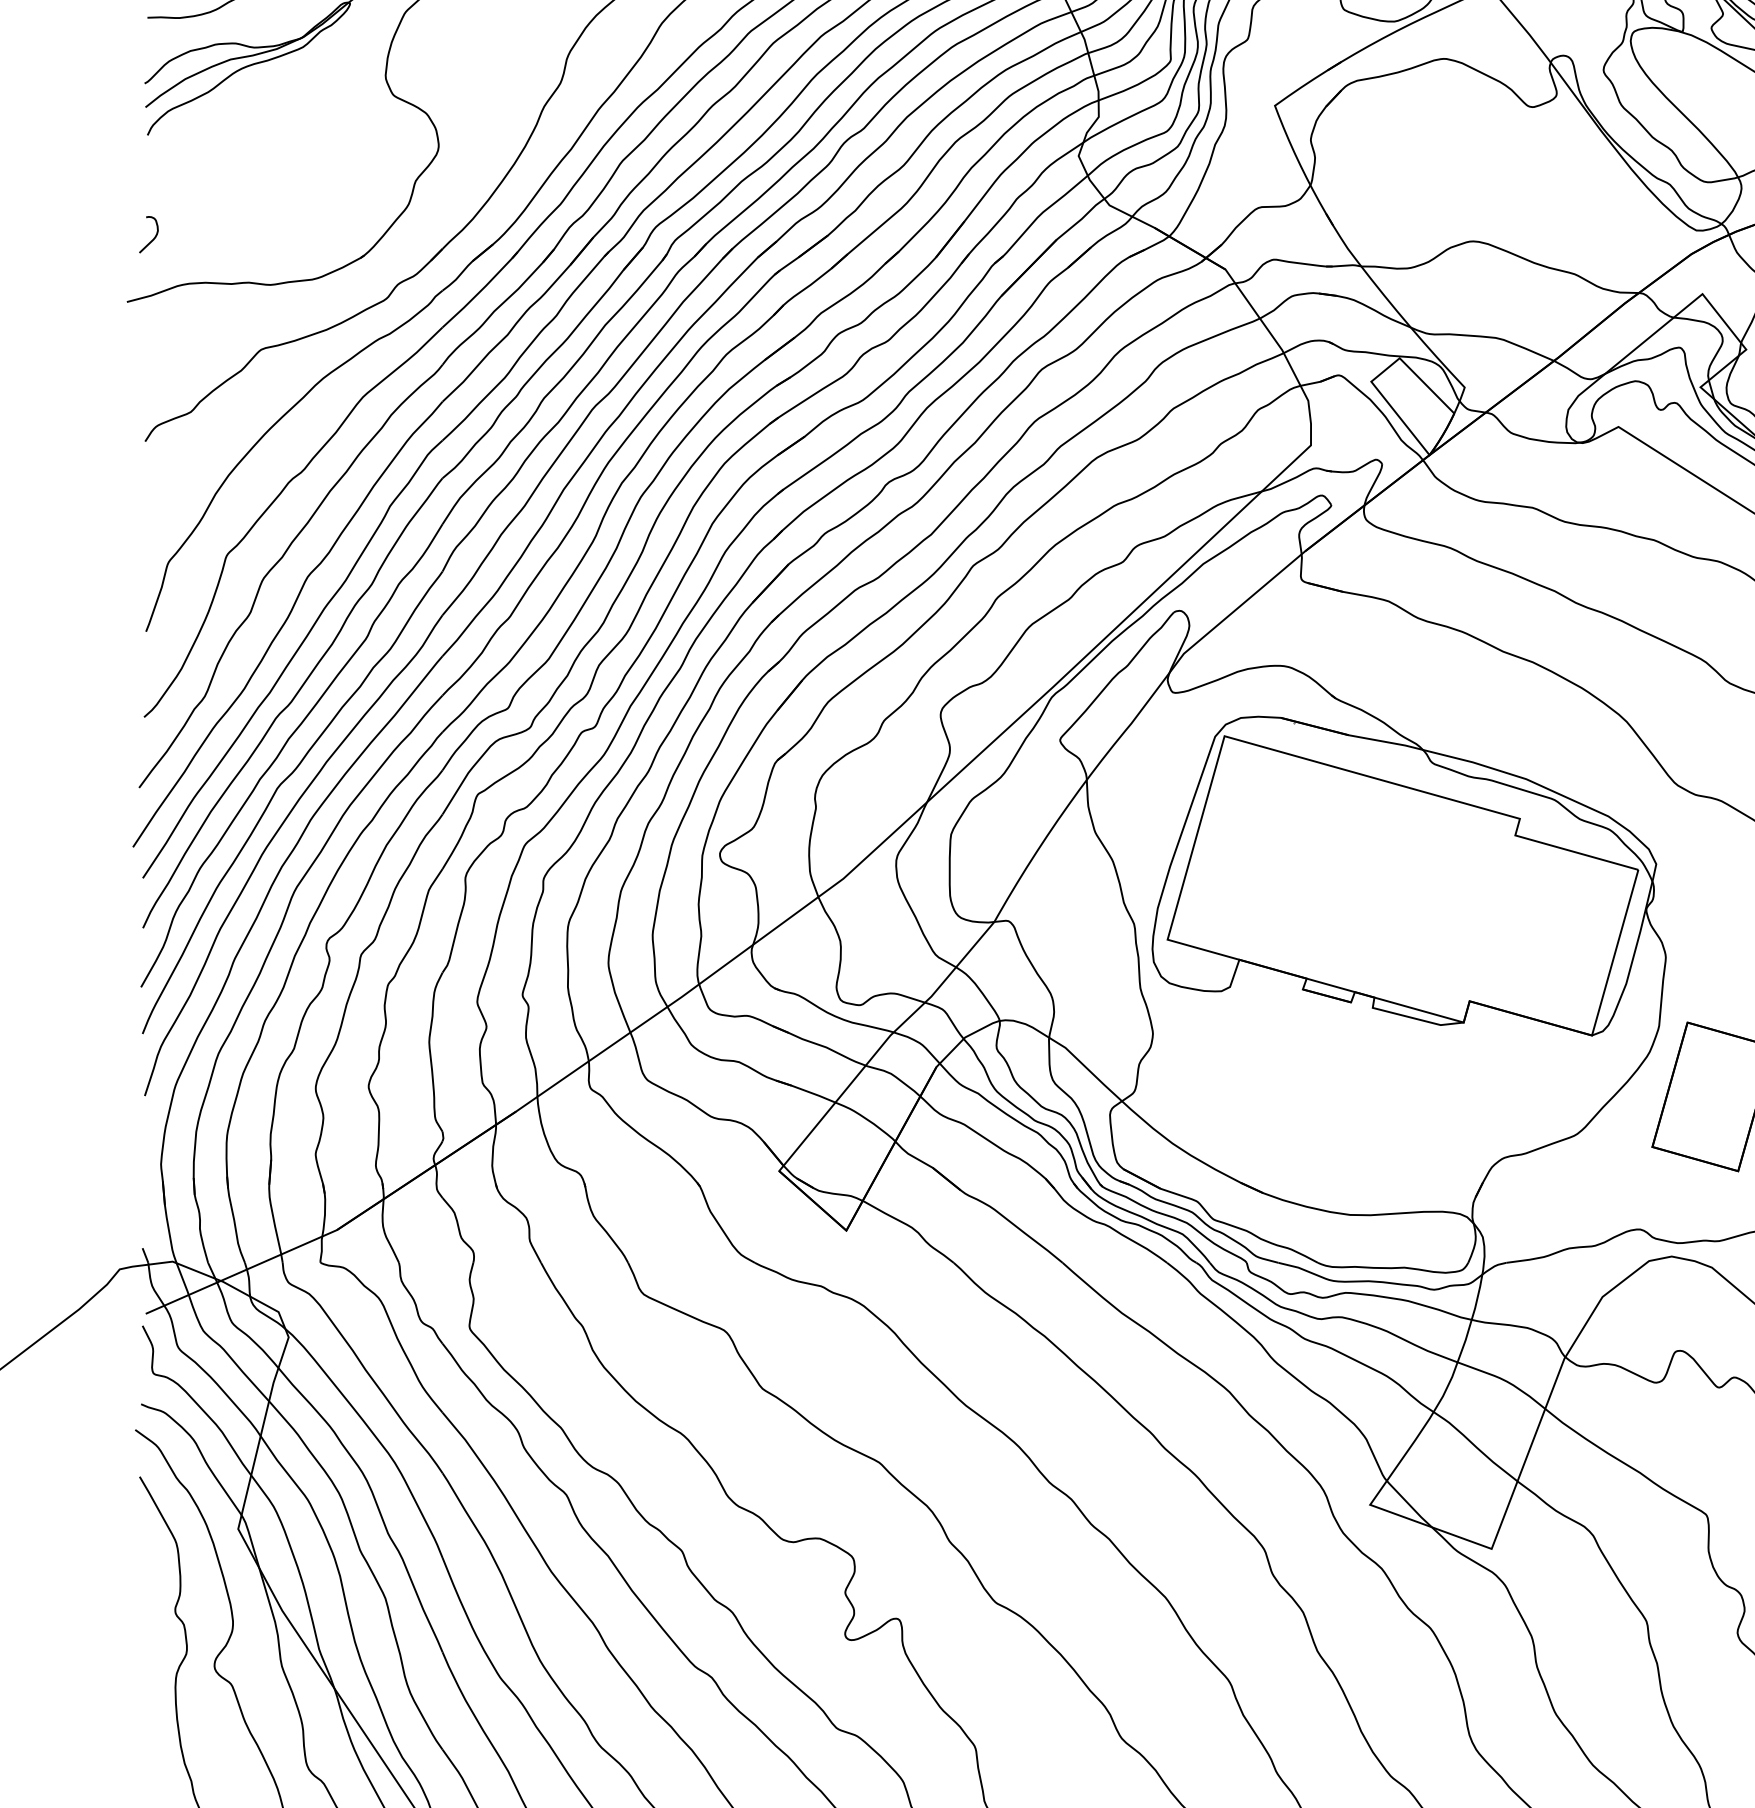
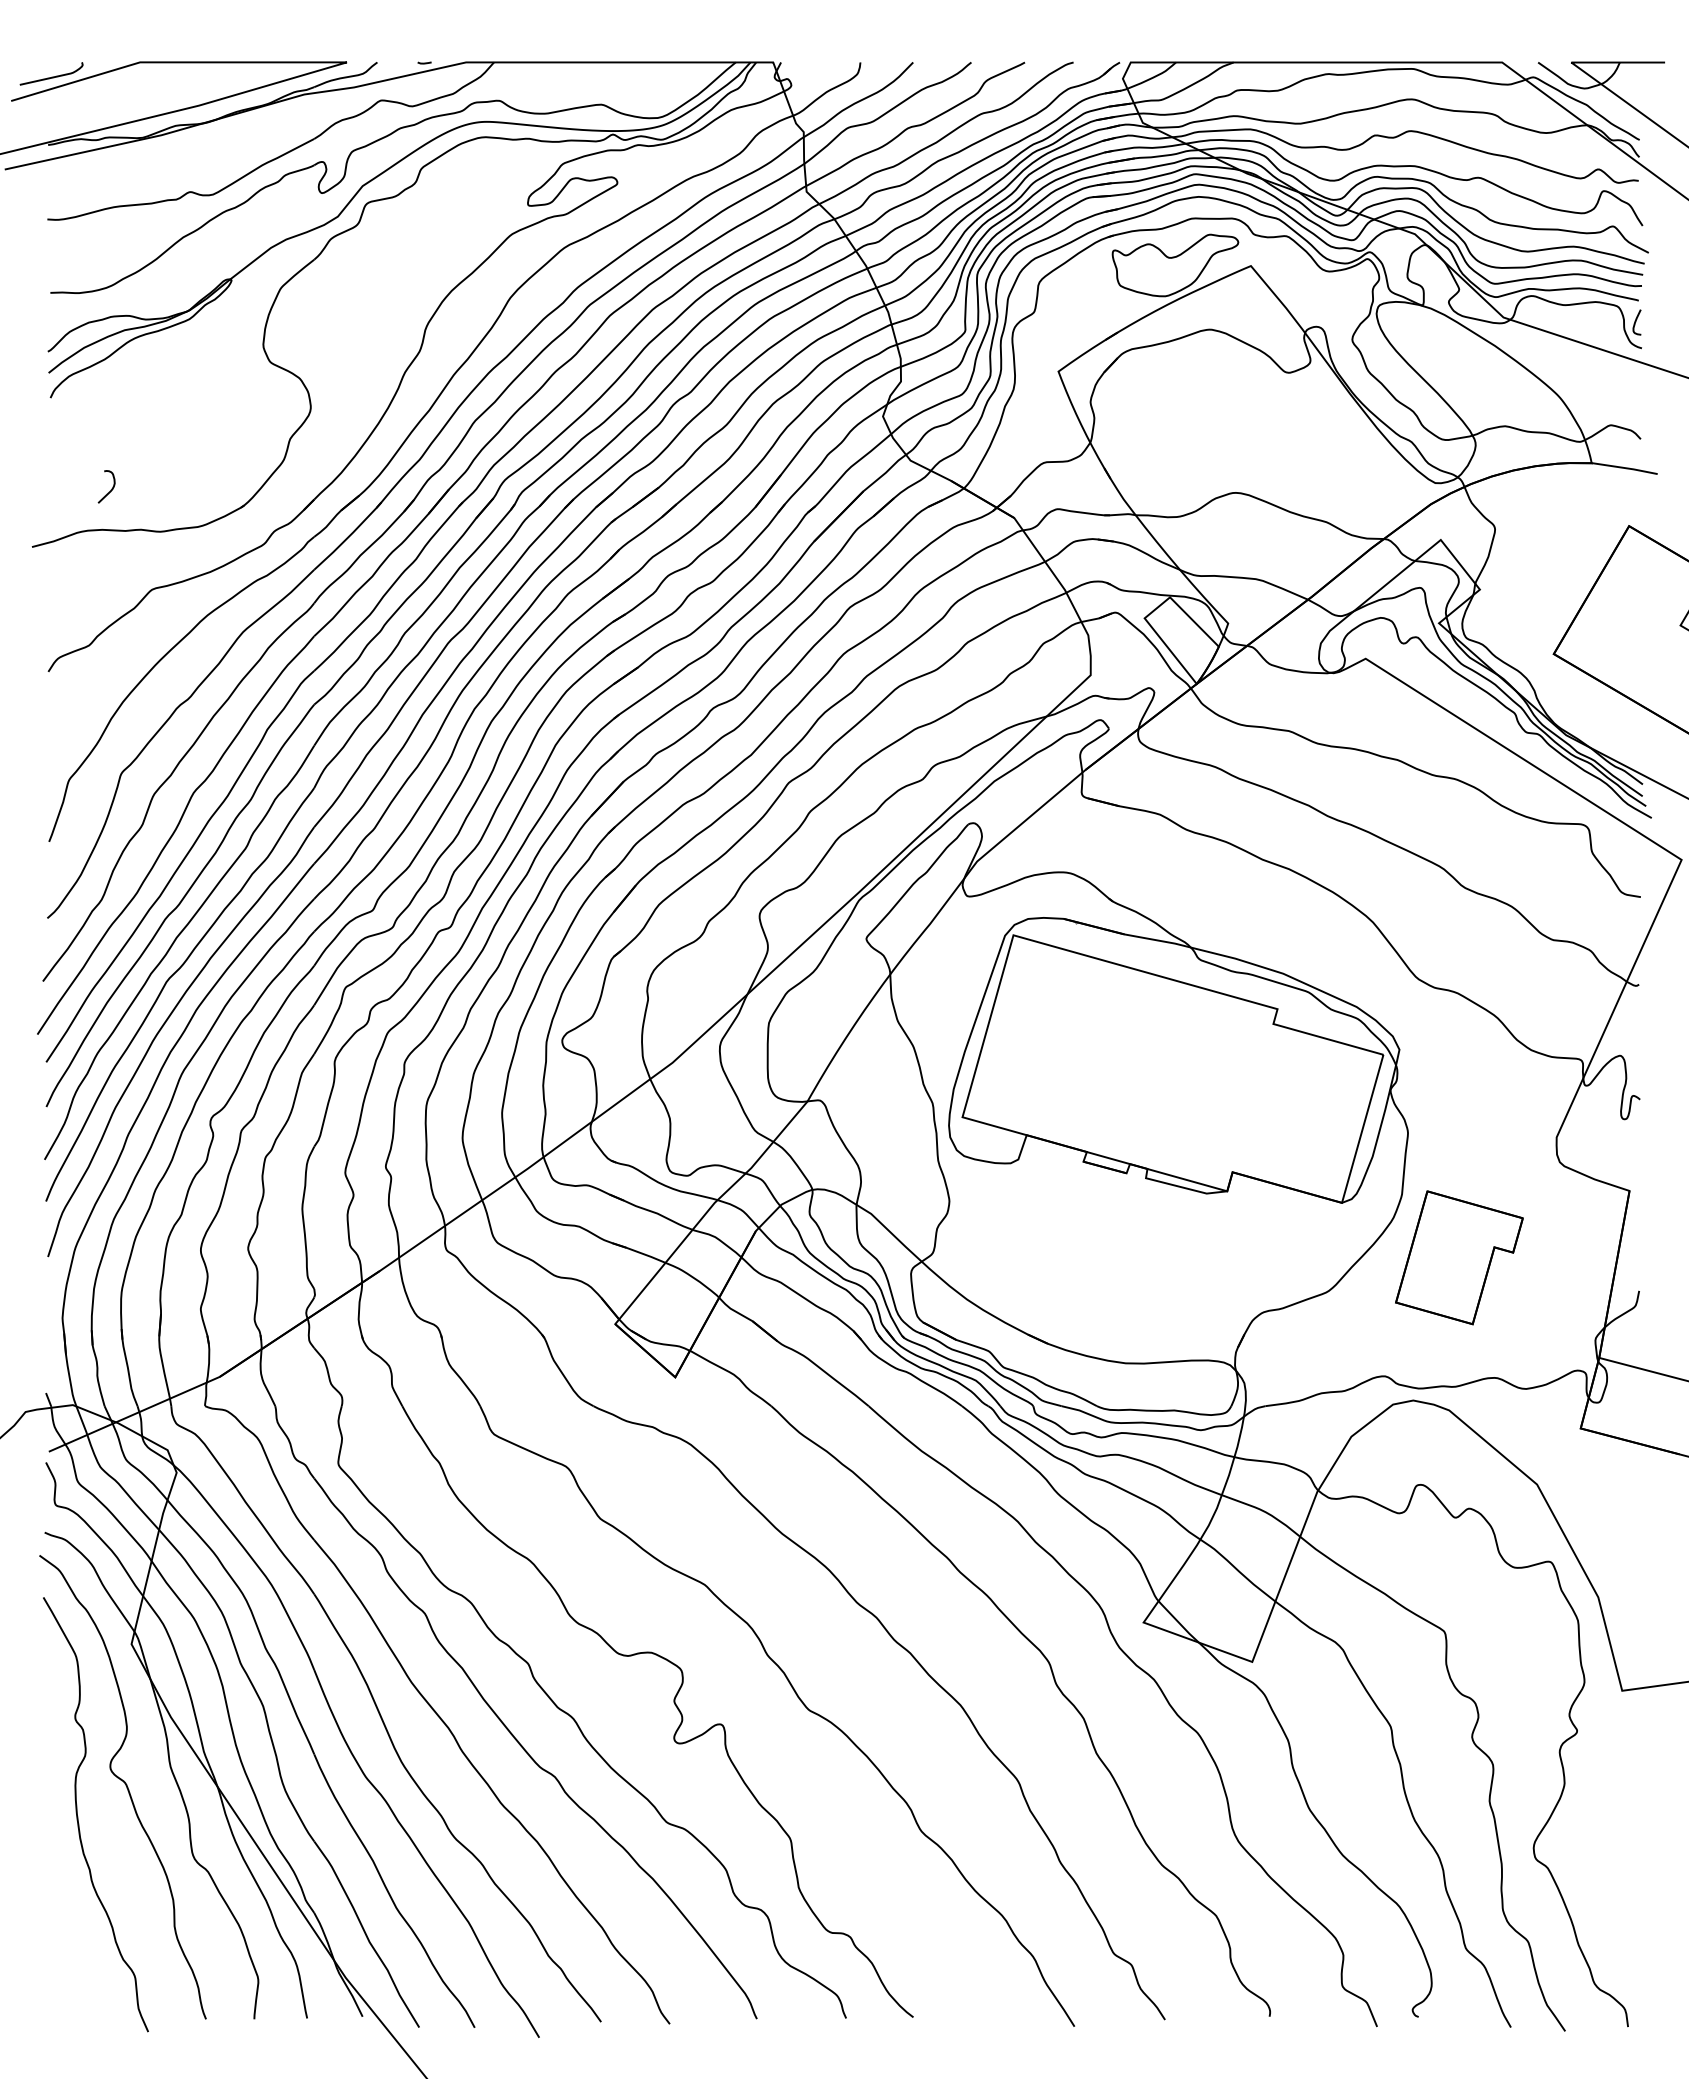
curve: (154, 236) -> (111, 488), moved

